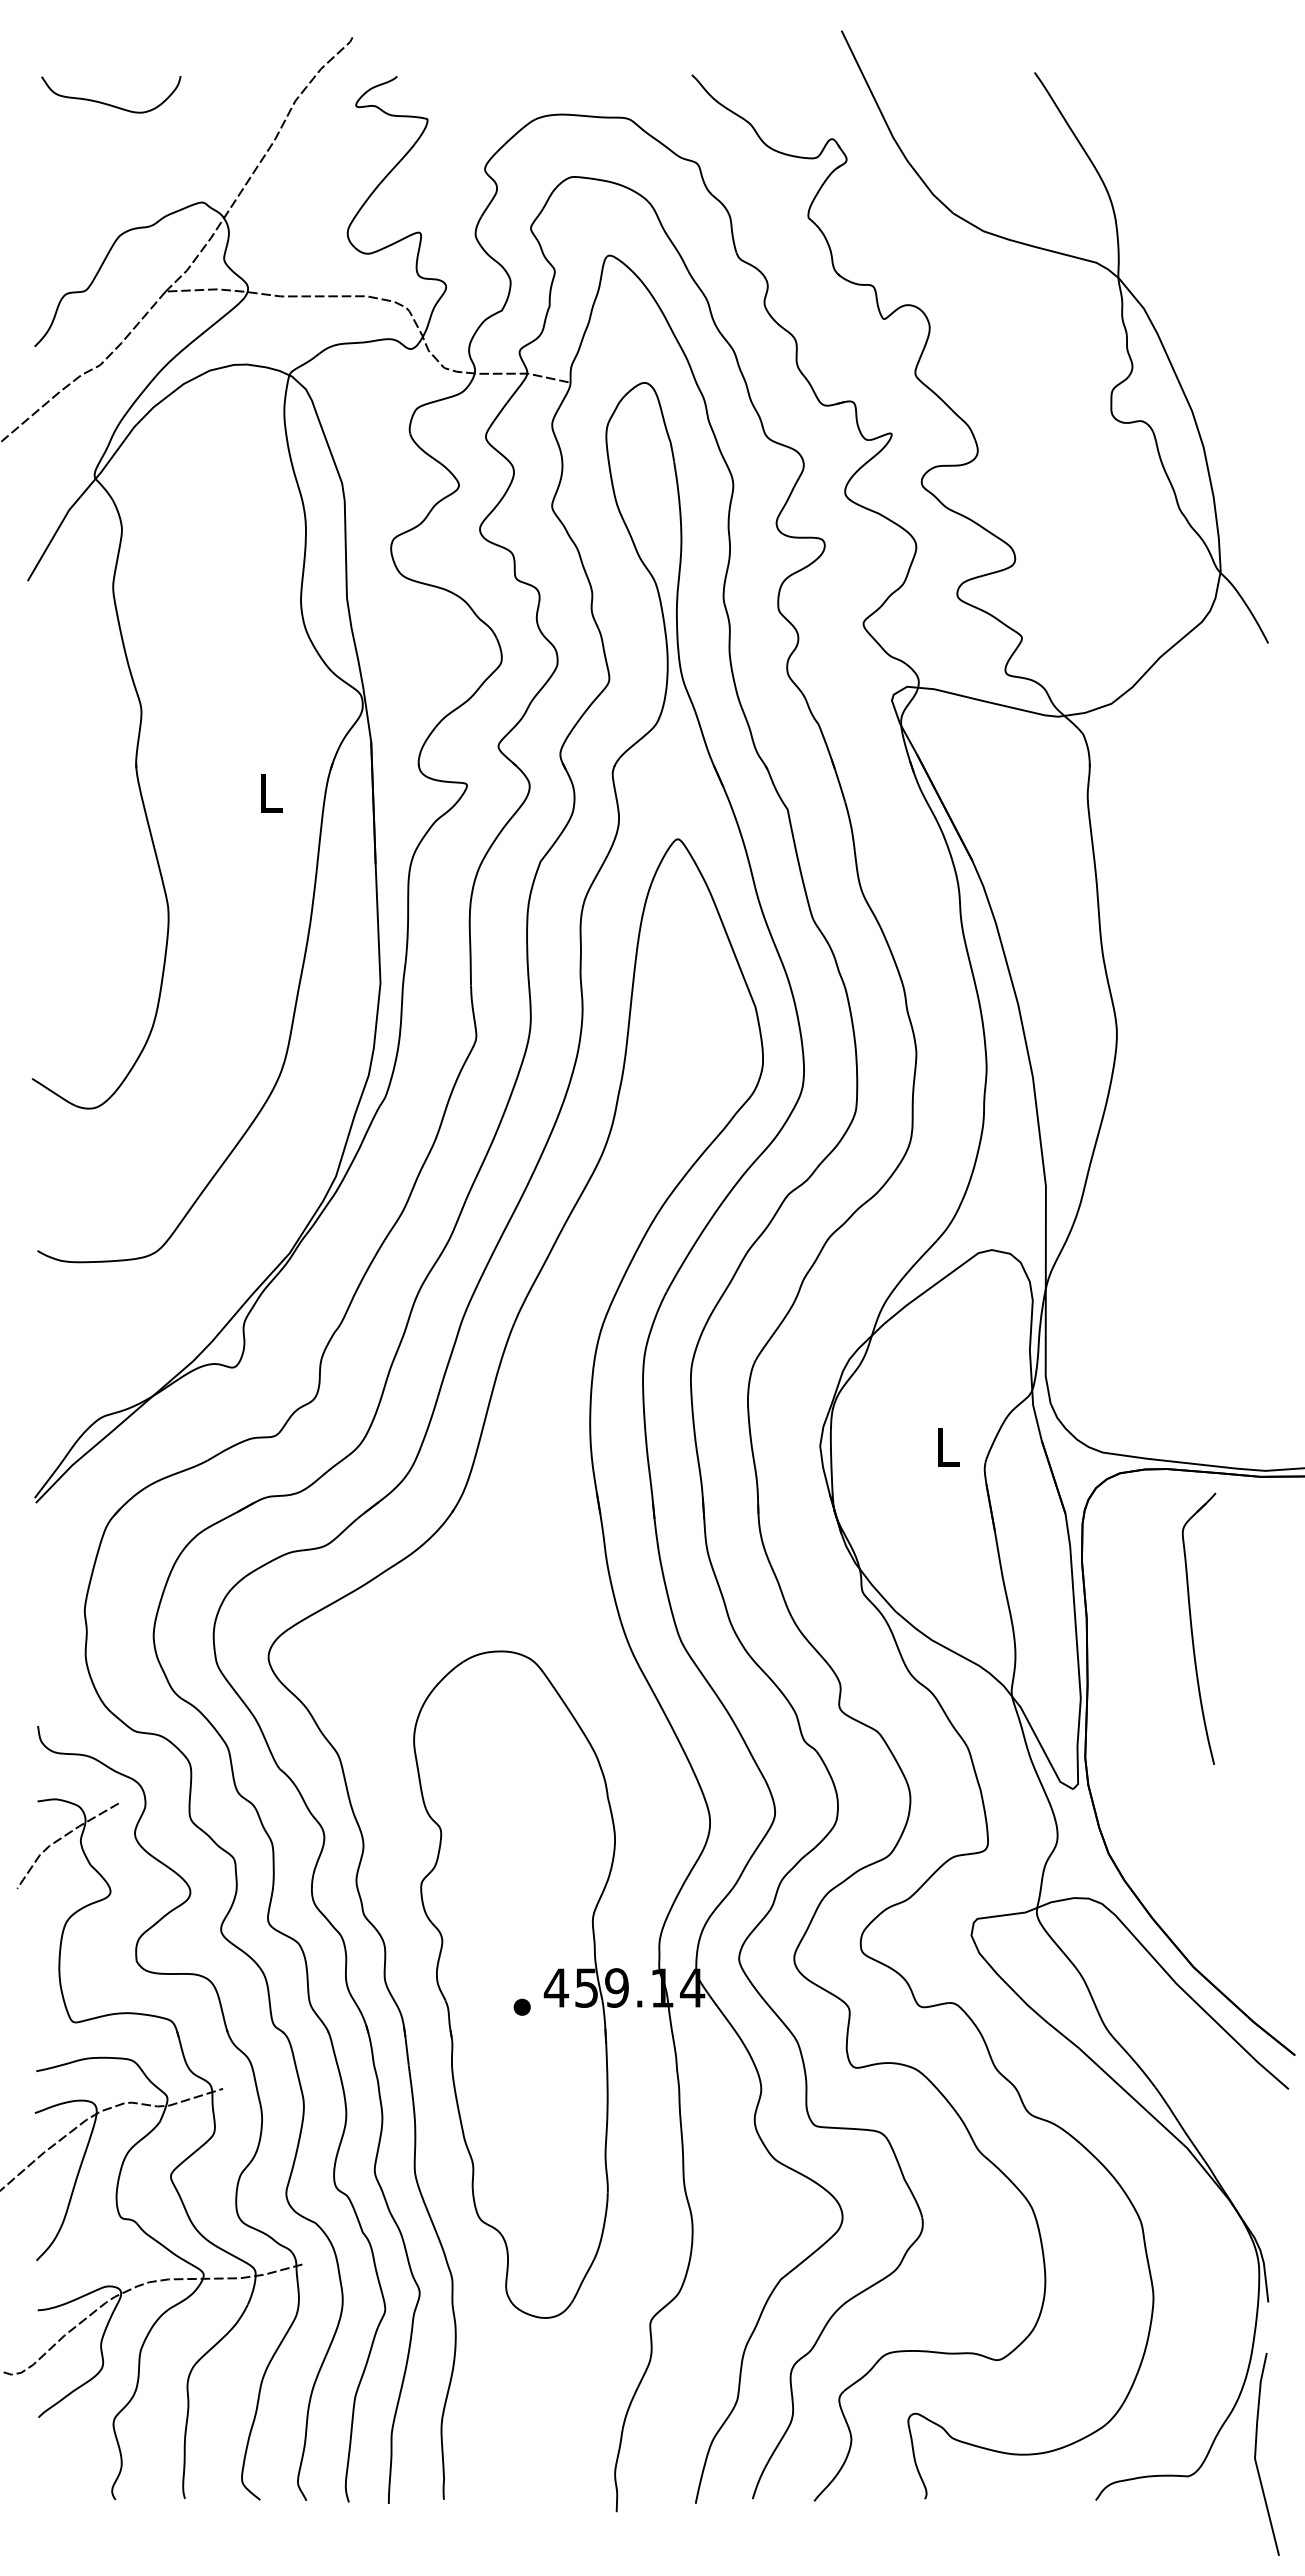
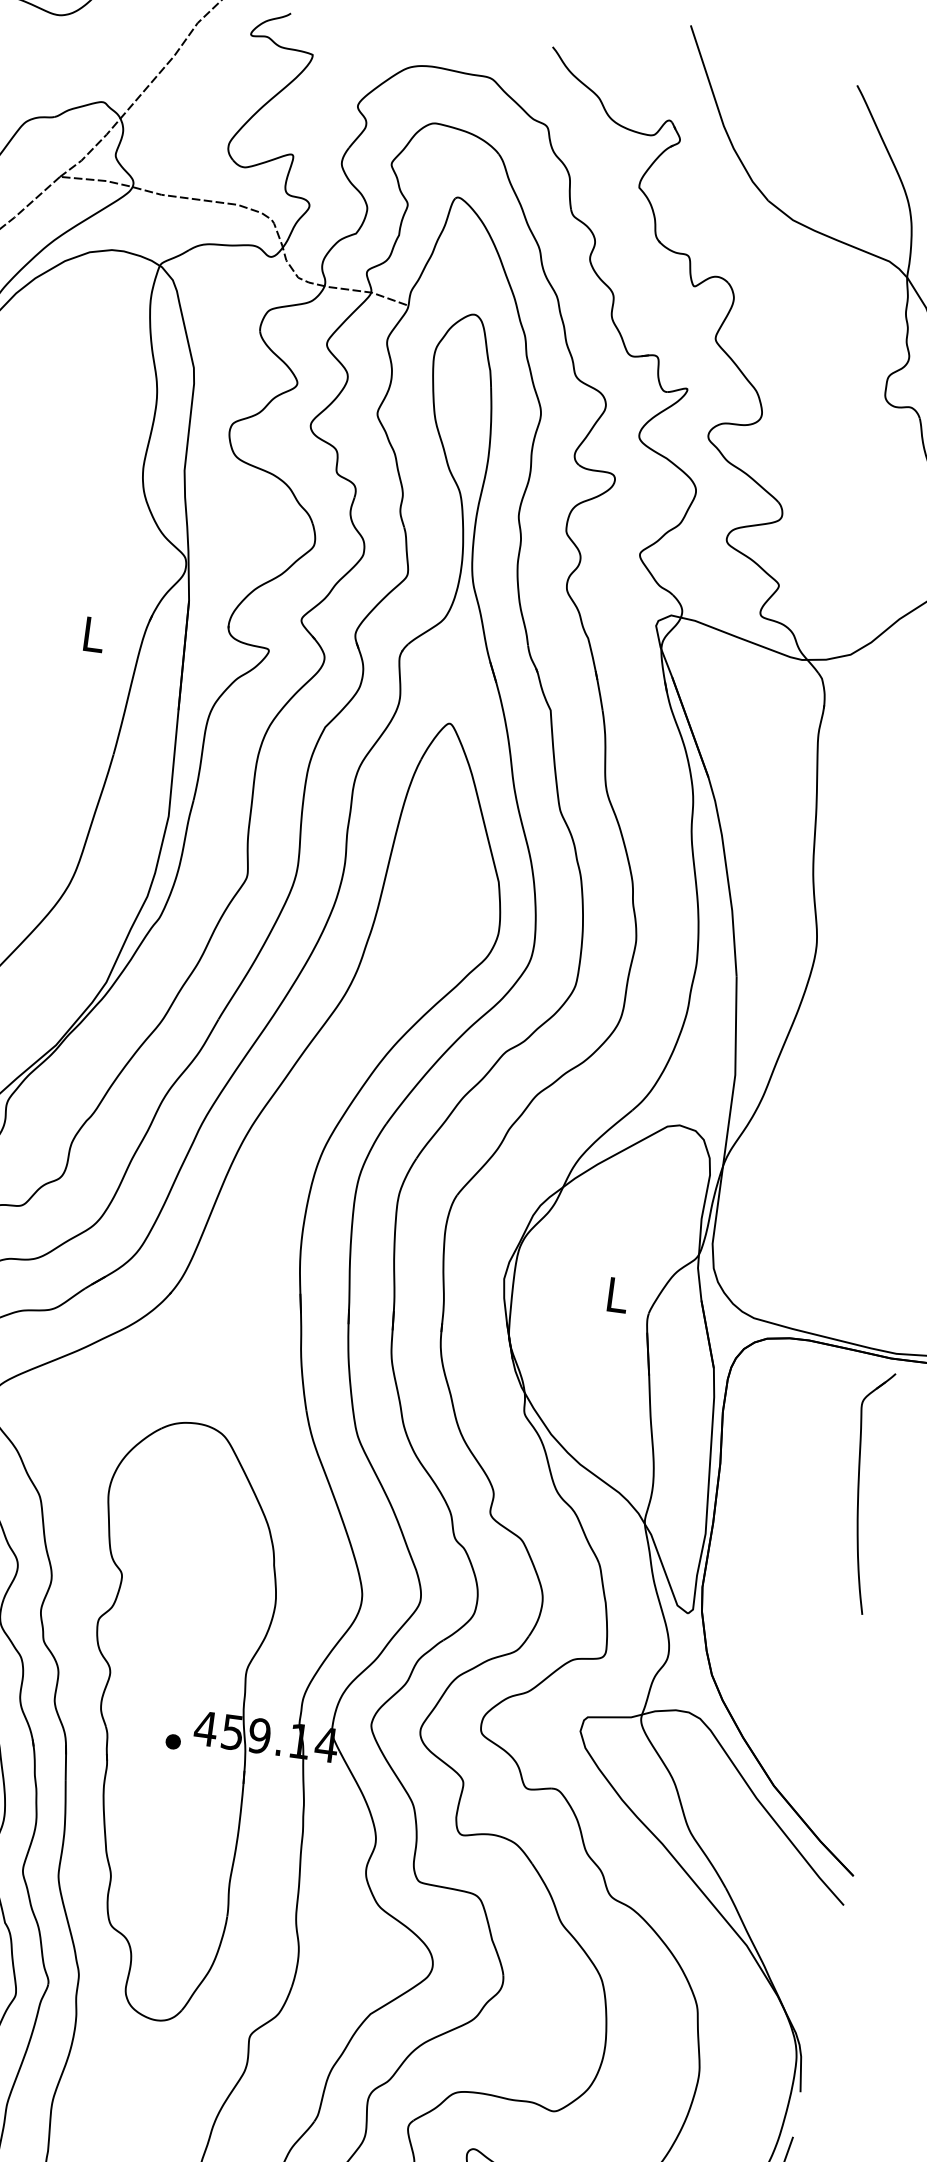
part: (1198, 1628) -> (864, 1491), moved

